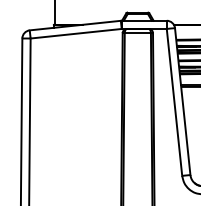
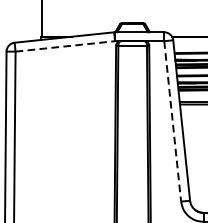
line: (76, 33) -> (65, 46), solid -> dashed
line: (174, 102) -> (172, 121), solid -> dashed

